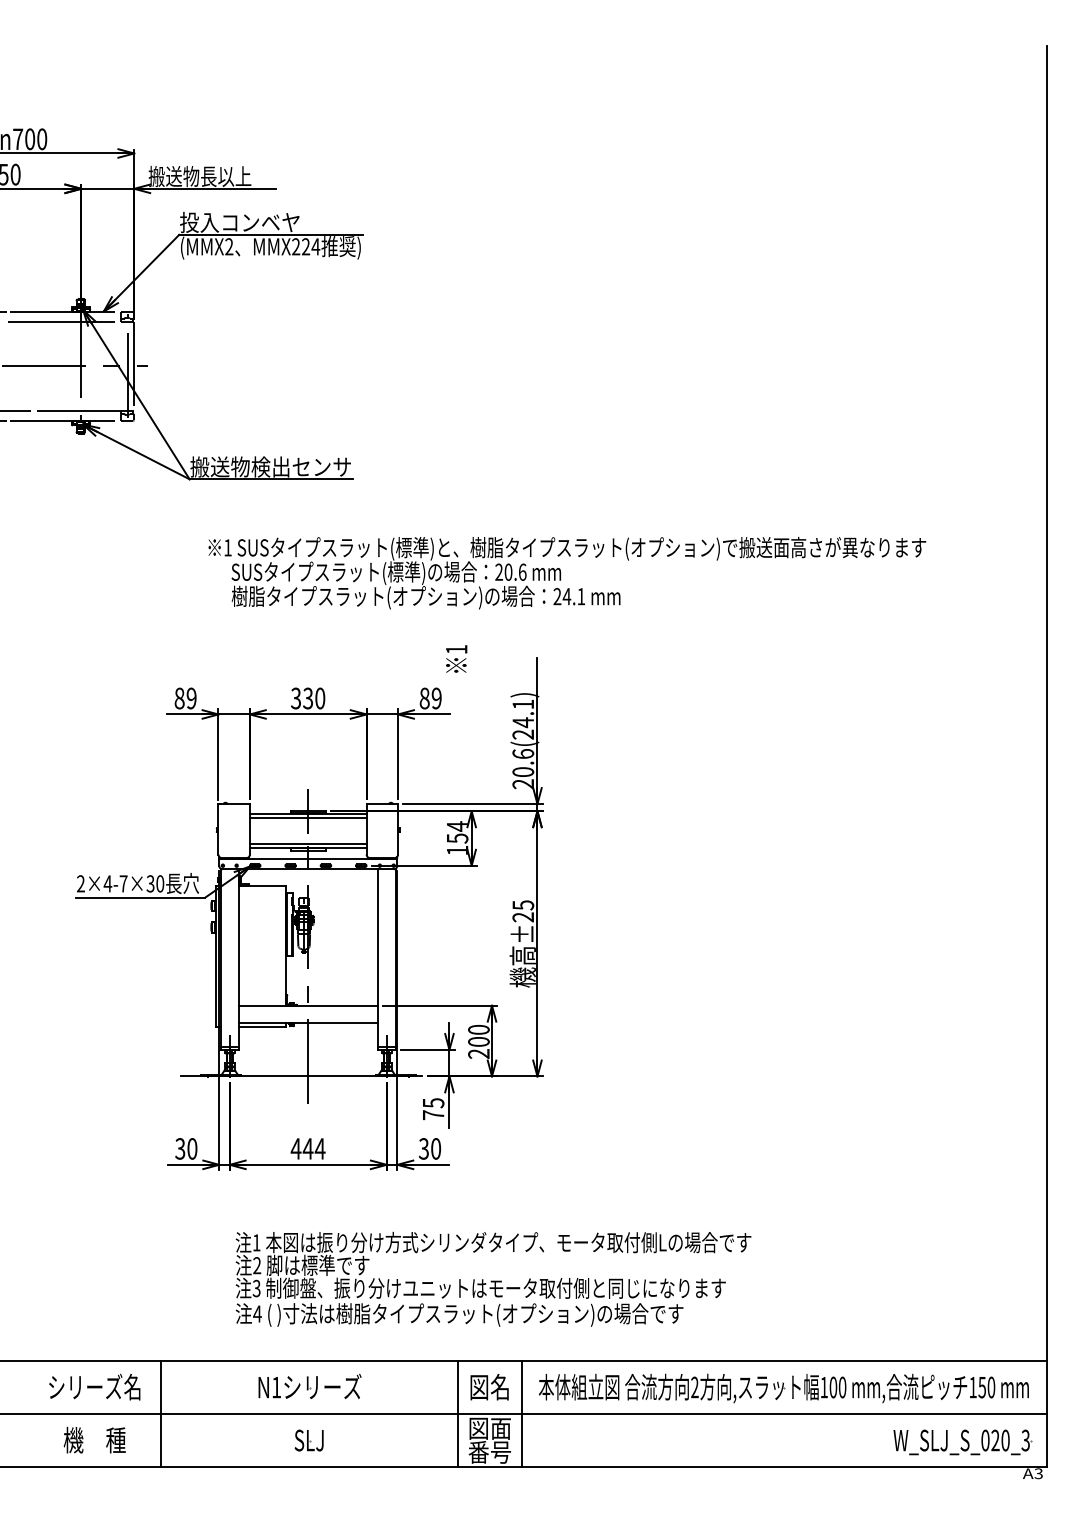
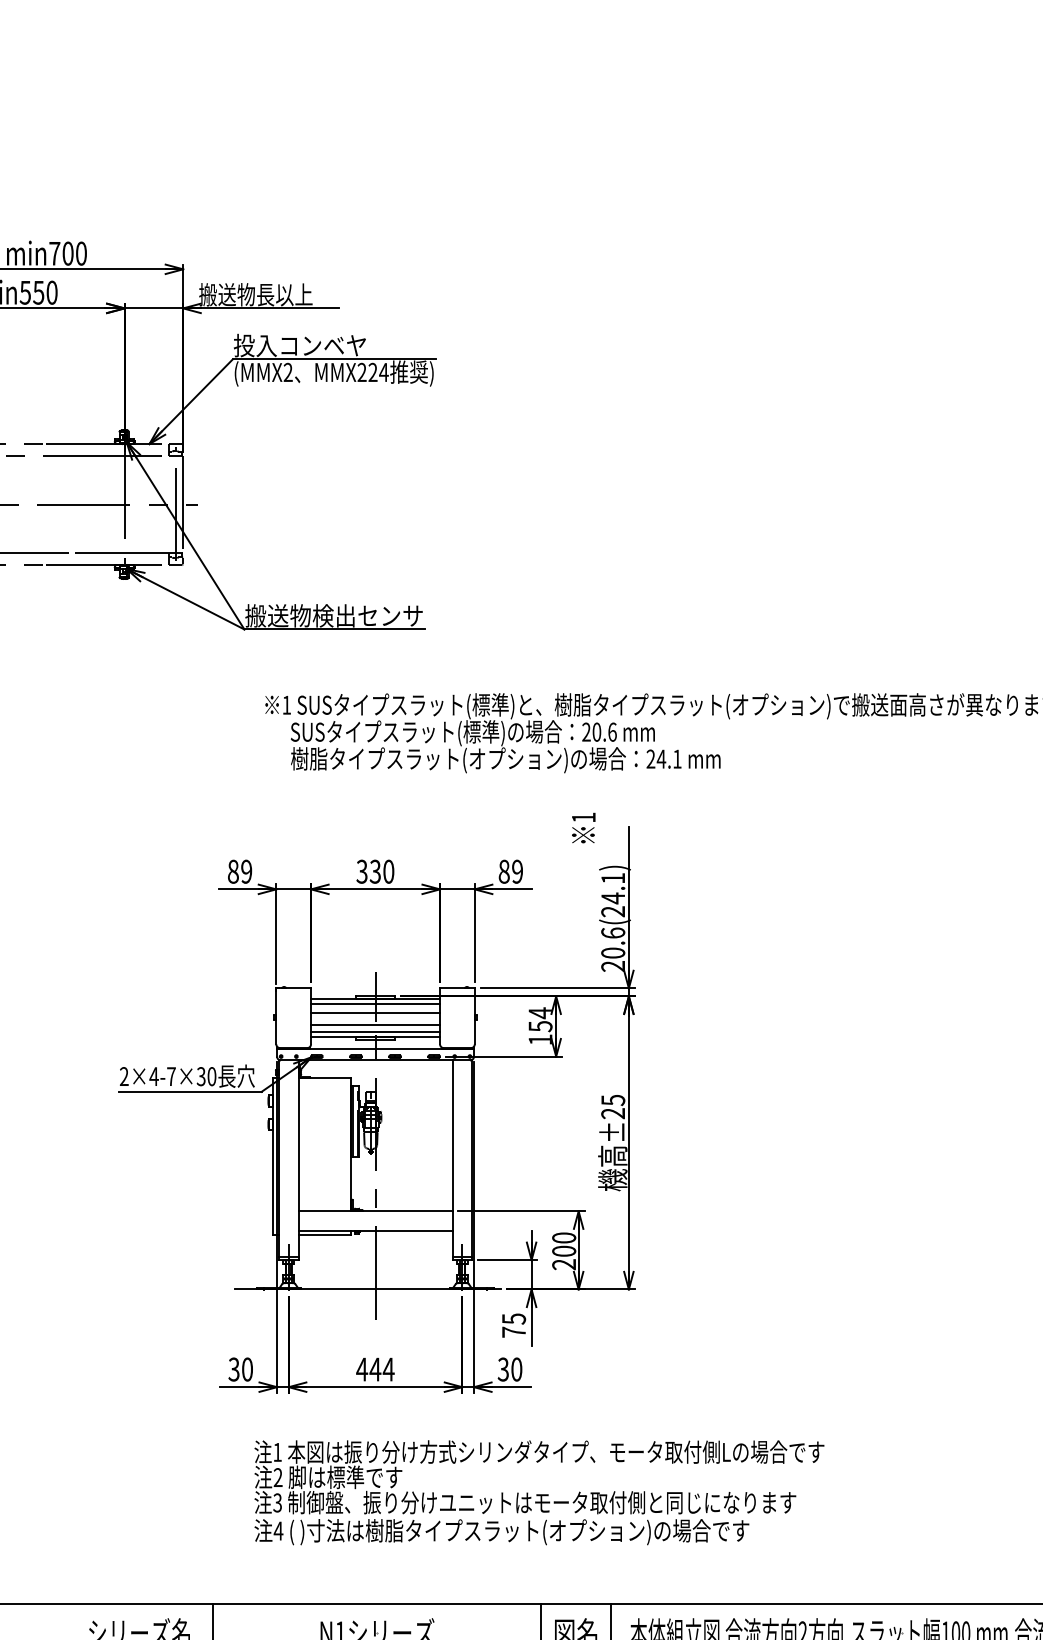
text: (456, 658) -> (583, 827), moved
line: (307, 826) -> (374, 1013), added
line: (307, 837) -> (374, 1025), added
text: (493, 1278) -> (539, 1491), moved

